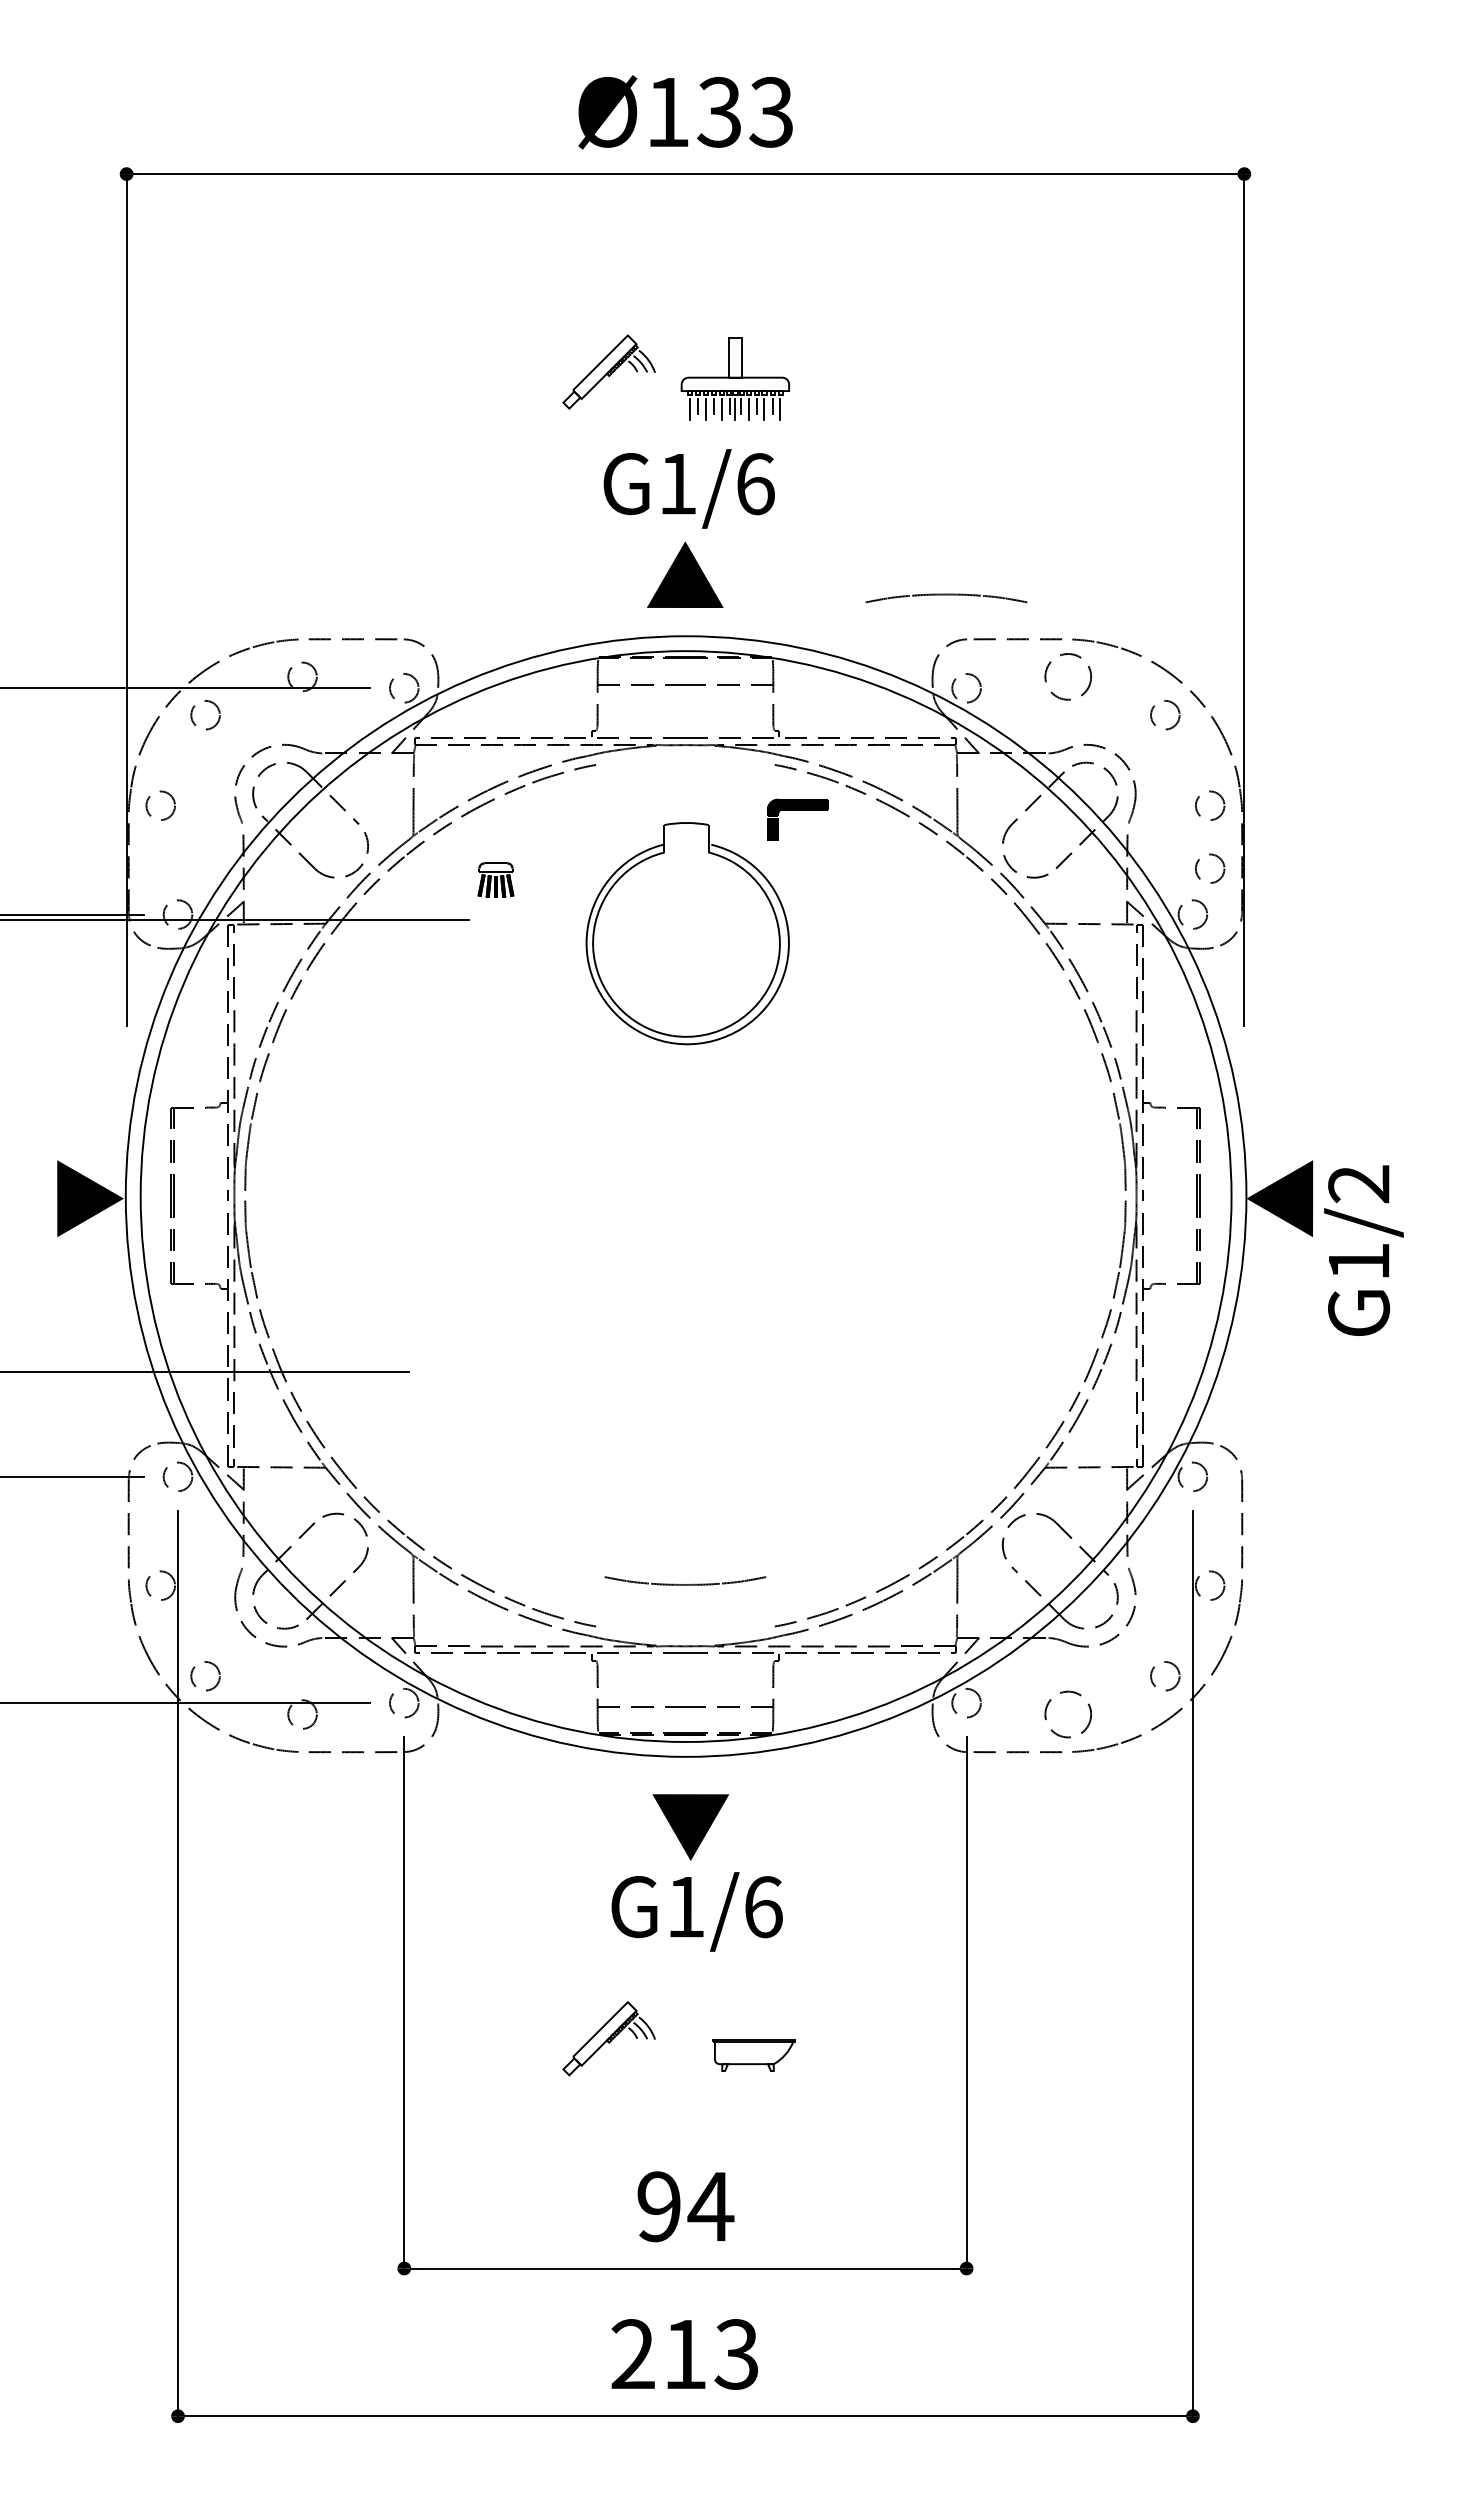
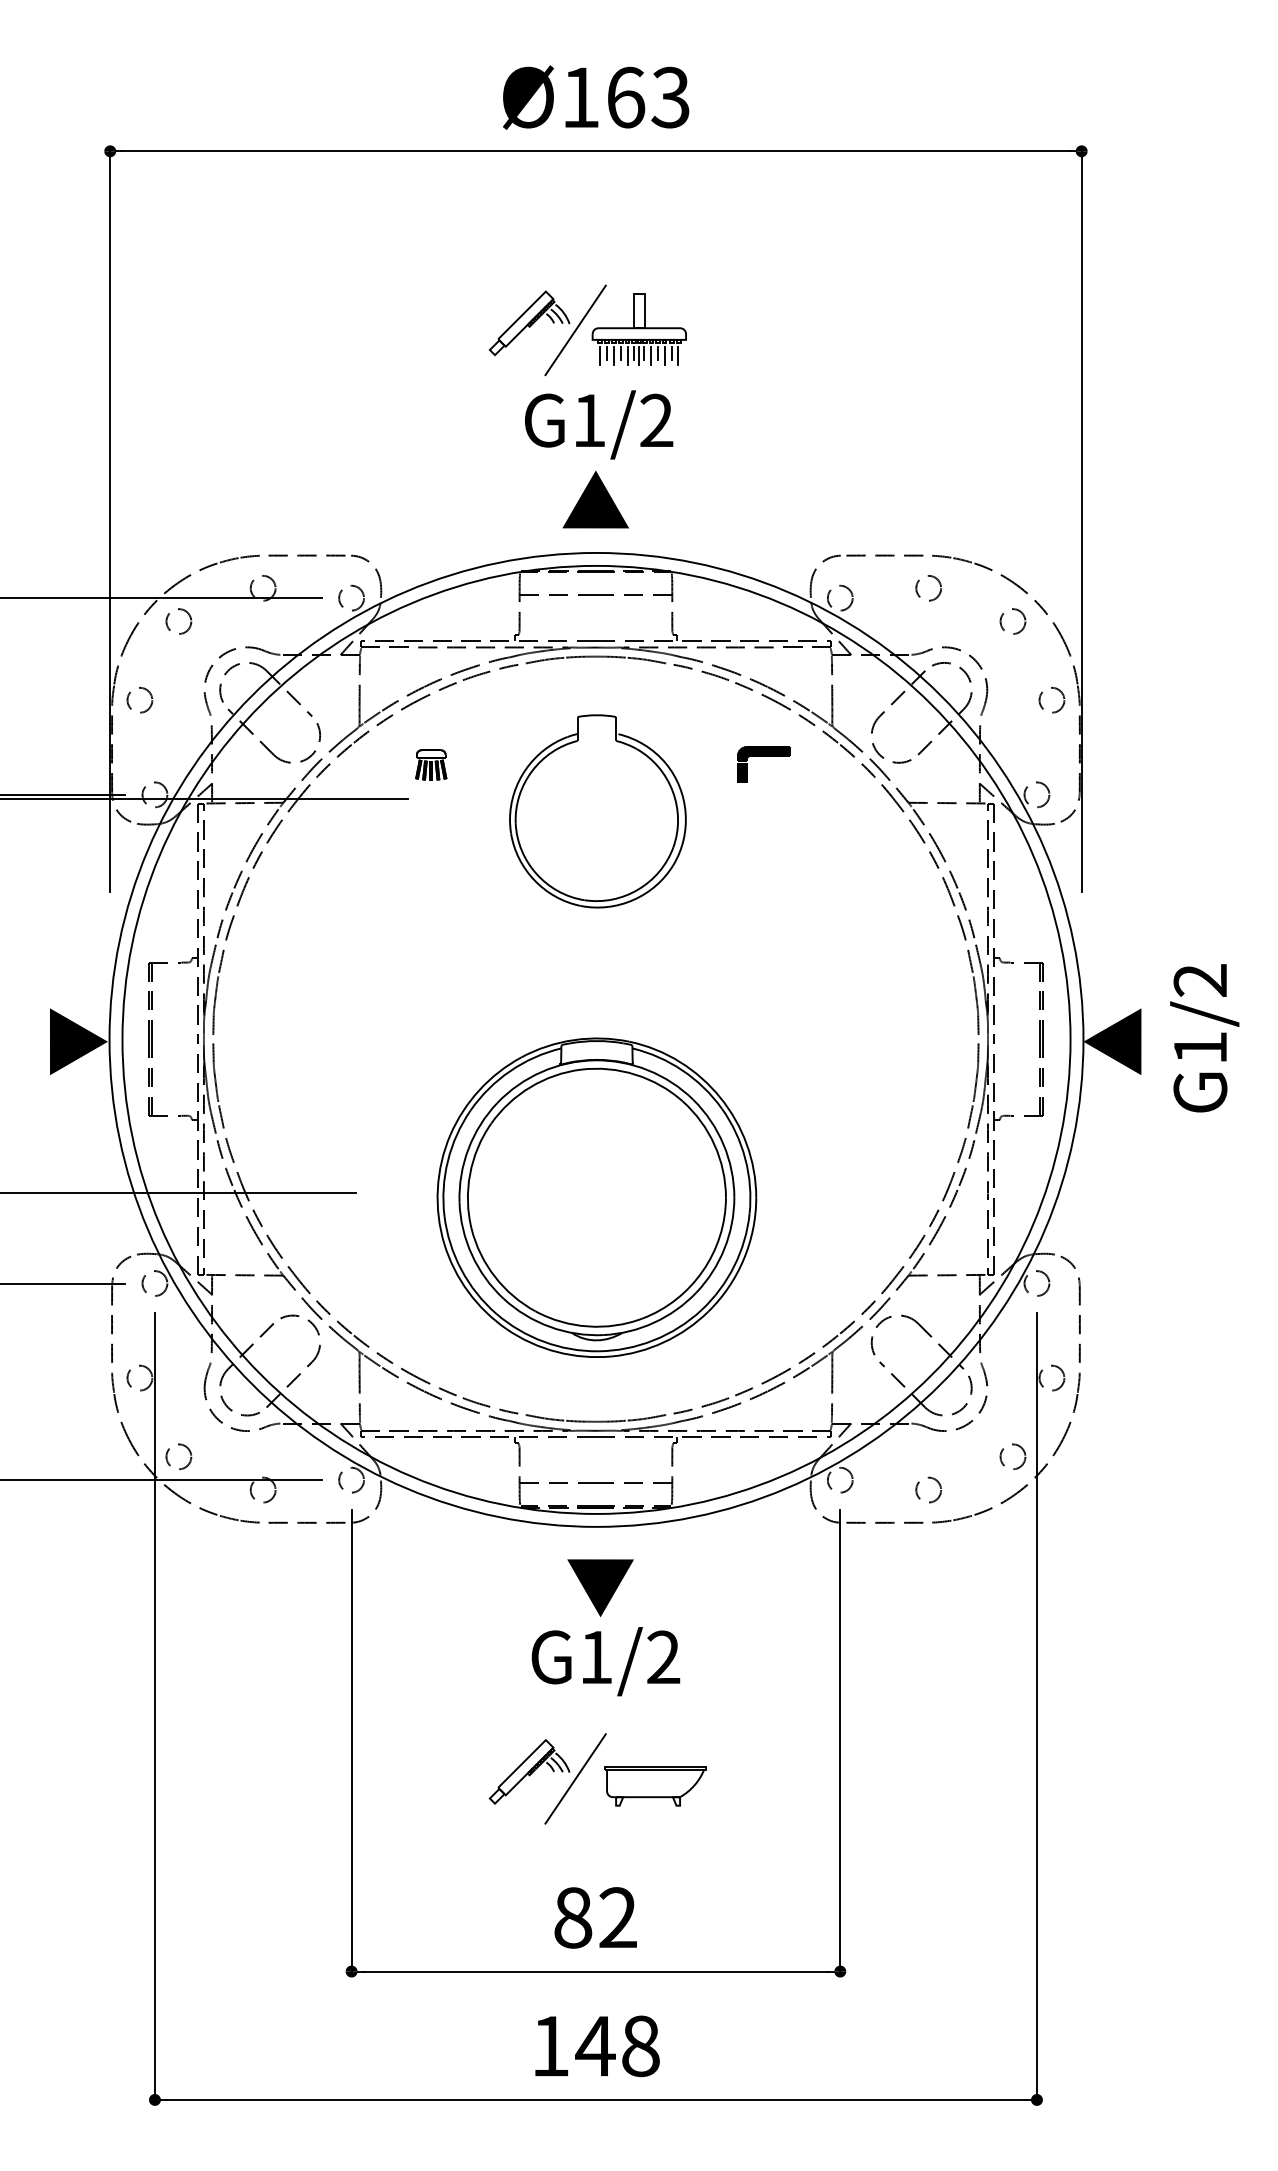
text: (719, 111) -> (625, 96), Ø133 -> Ø163
line: (661, 379) -> (575, 329), added
text: (755, 484) -> (656, 421), G1/6 -> G1/2
part: (946, 598) -> (595, 660), moved
circle: (1068, 676) -> (928, 587), size x0.62
part: (797, 810) -> (763, 756), moved
circle: (1210, 868) -> (1052, 754), removed
text: (1363, 1250) -> (1204, 1038), moved
part: (686, 1378) -> (596, 1198), added
part: (685, 1580) -> (595, 1417), moved
circle: (1068, 1714) -> (928, 1490), size x0.62
text: (763, 1907) -> (663, 1657), G1/6 -> G1/2
line: (661, 2046) -> (575, 1778), added
part: (753, 2055) -> (655, 1786), size x1.43
text: (685, 2206) -> (595, 1917), 94 -> 82
text: (684, 2354) -> (595, 2046), 213 -> 148

